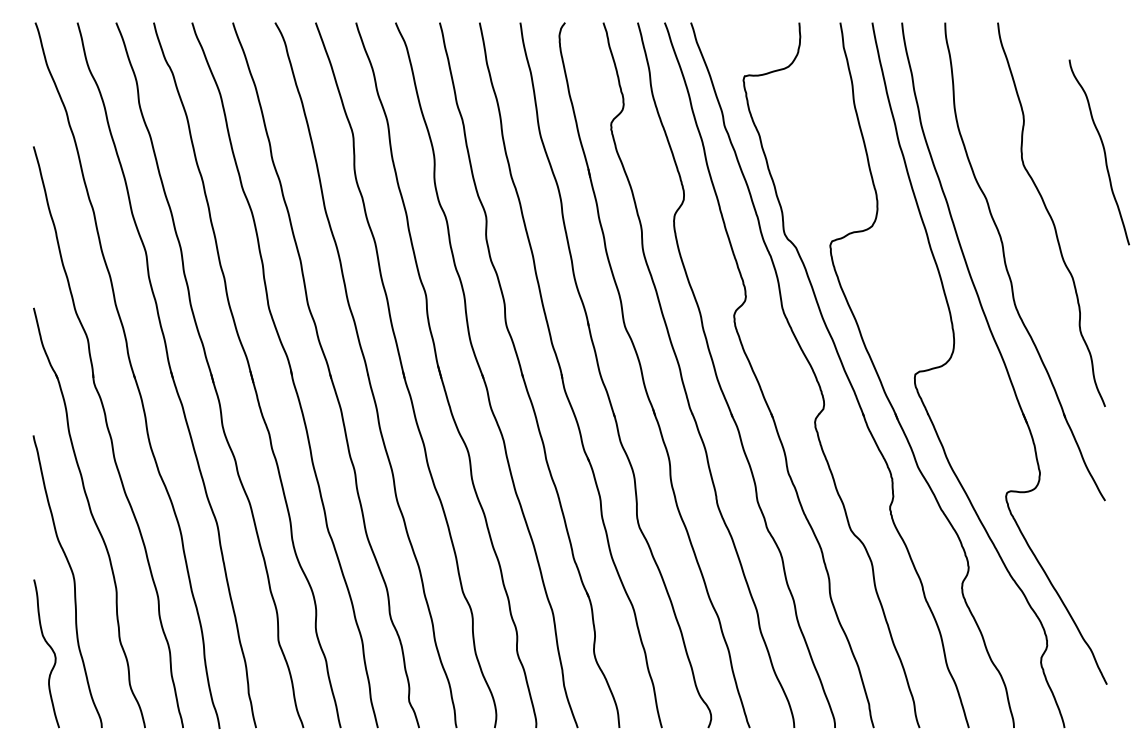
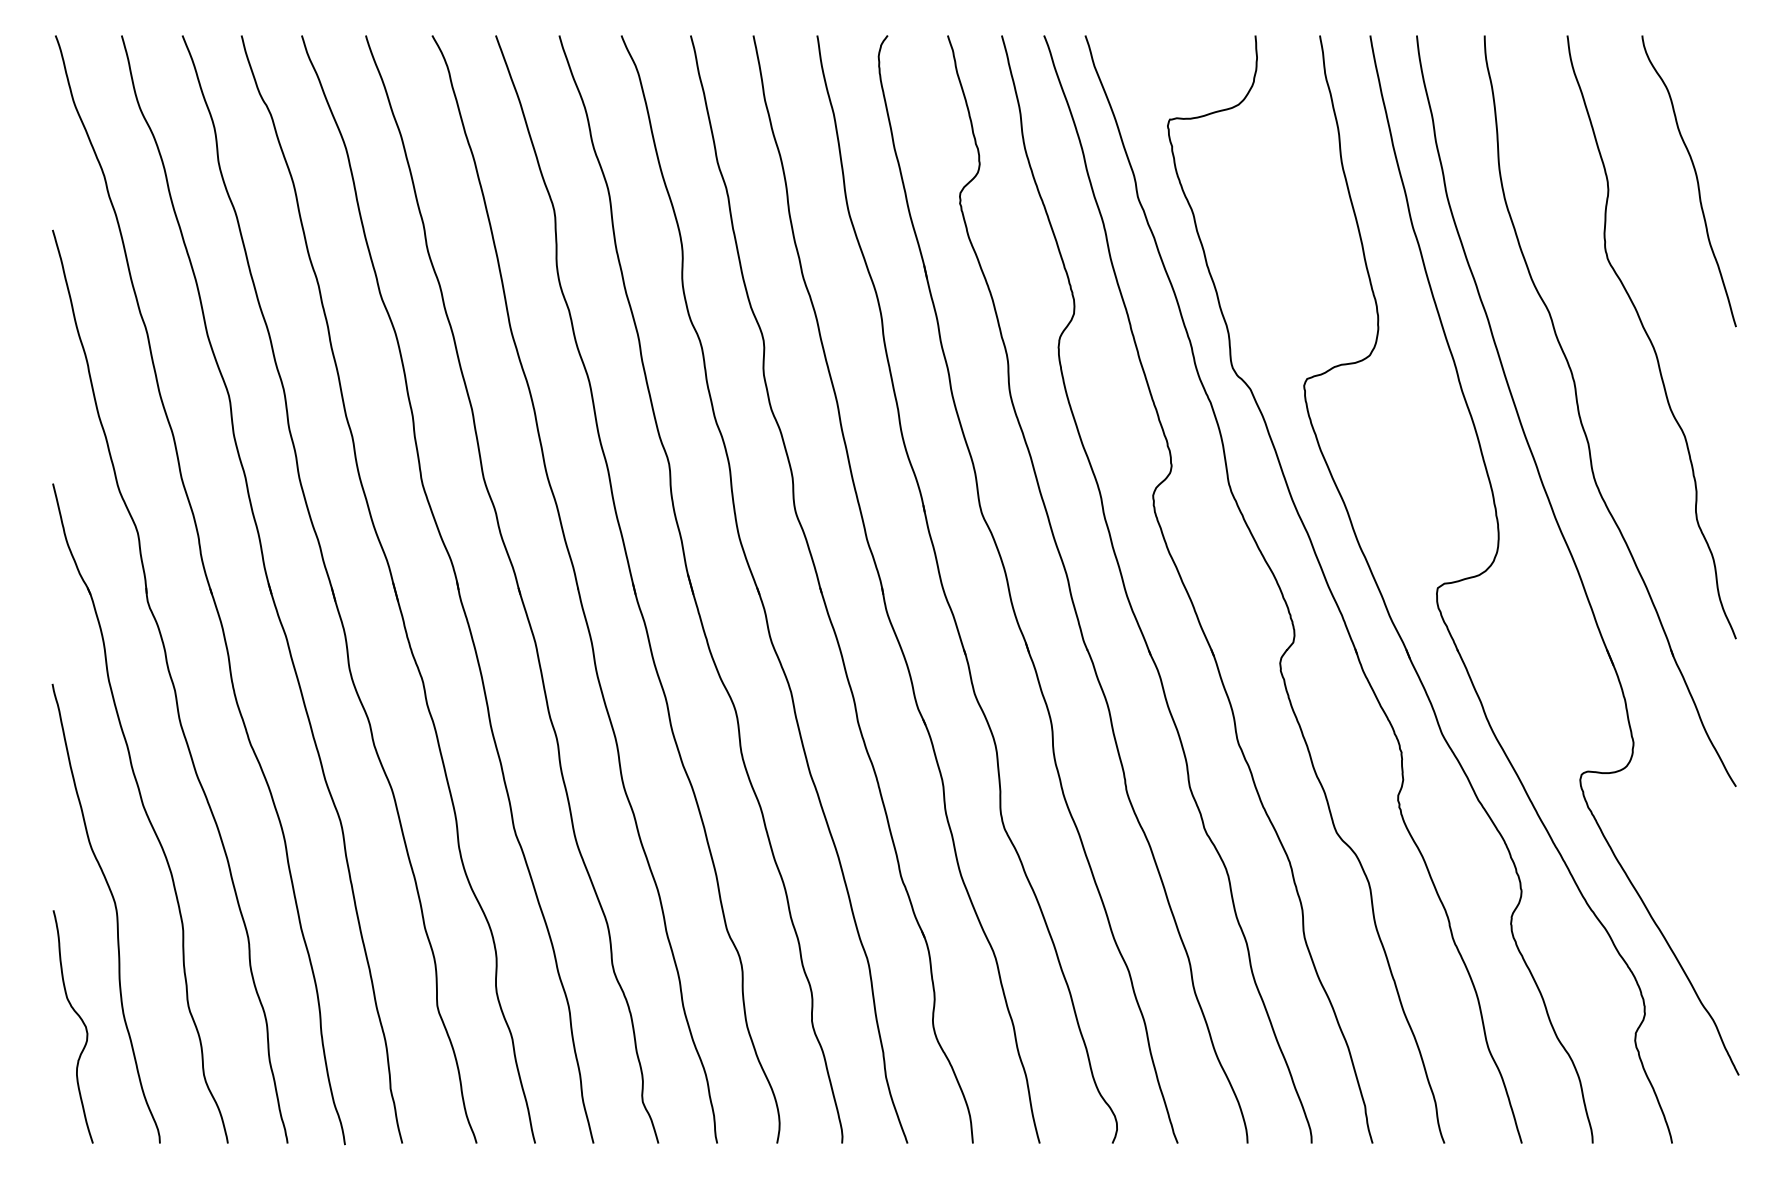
curve: (1103, 151) -> (1695, 179), moved

